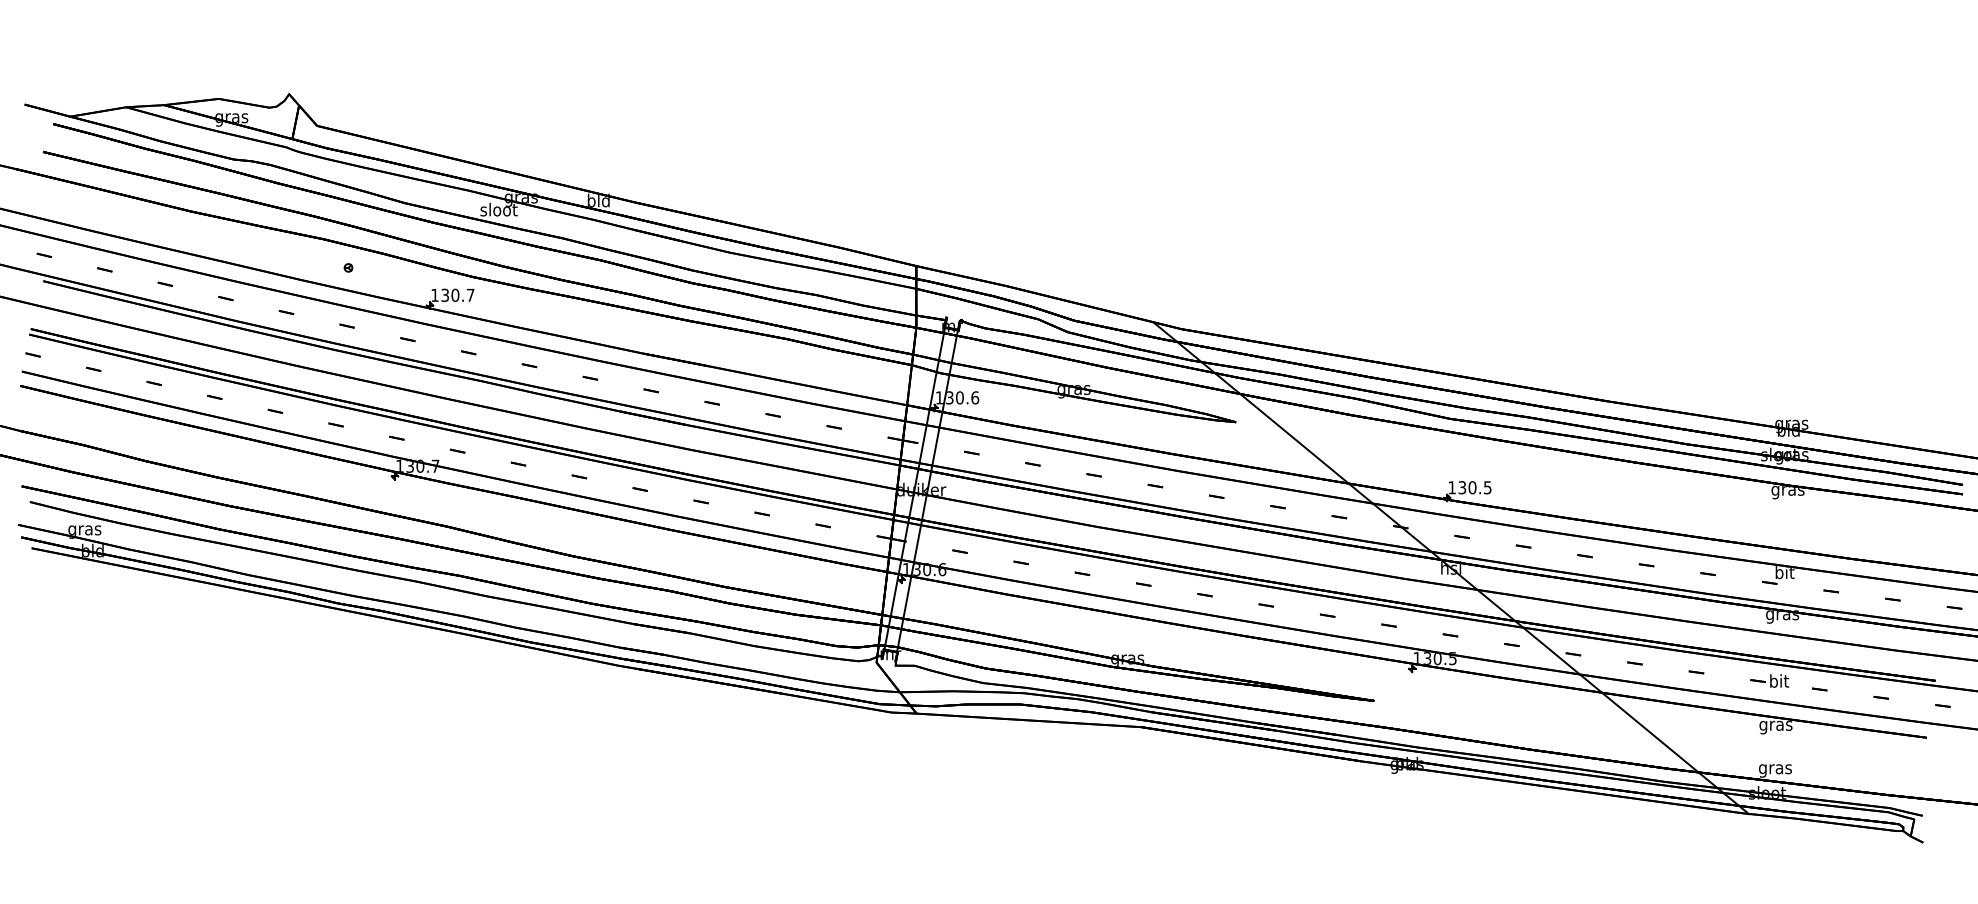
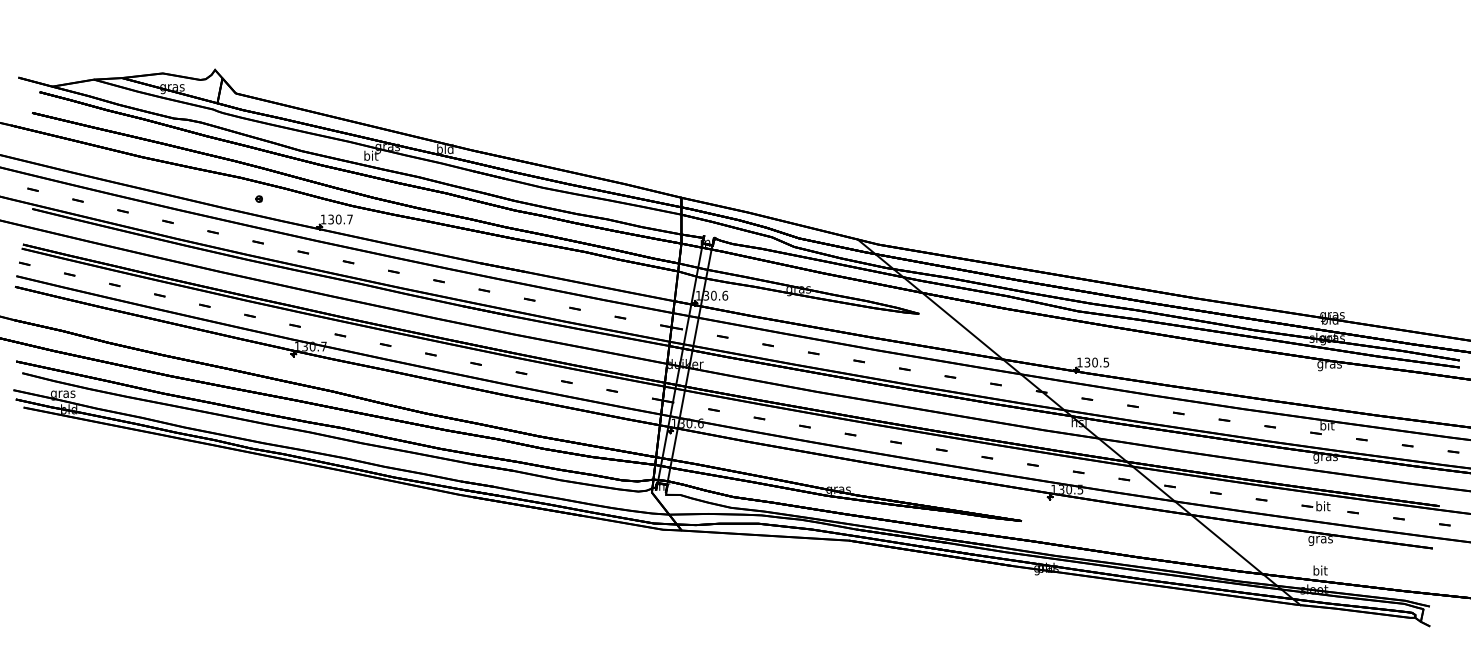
text: (499, 209) -> (371, 155), sloot -> bit
text: (1775, 768) -> (1320, 571), gras -> bit

